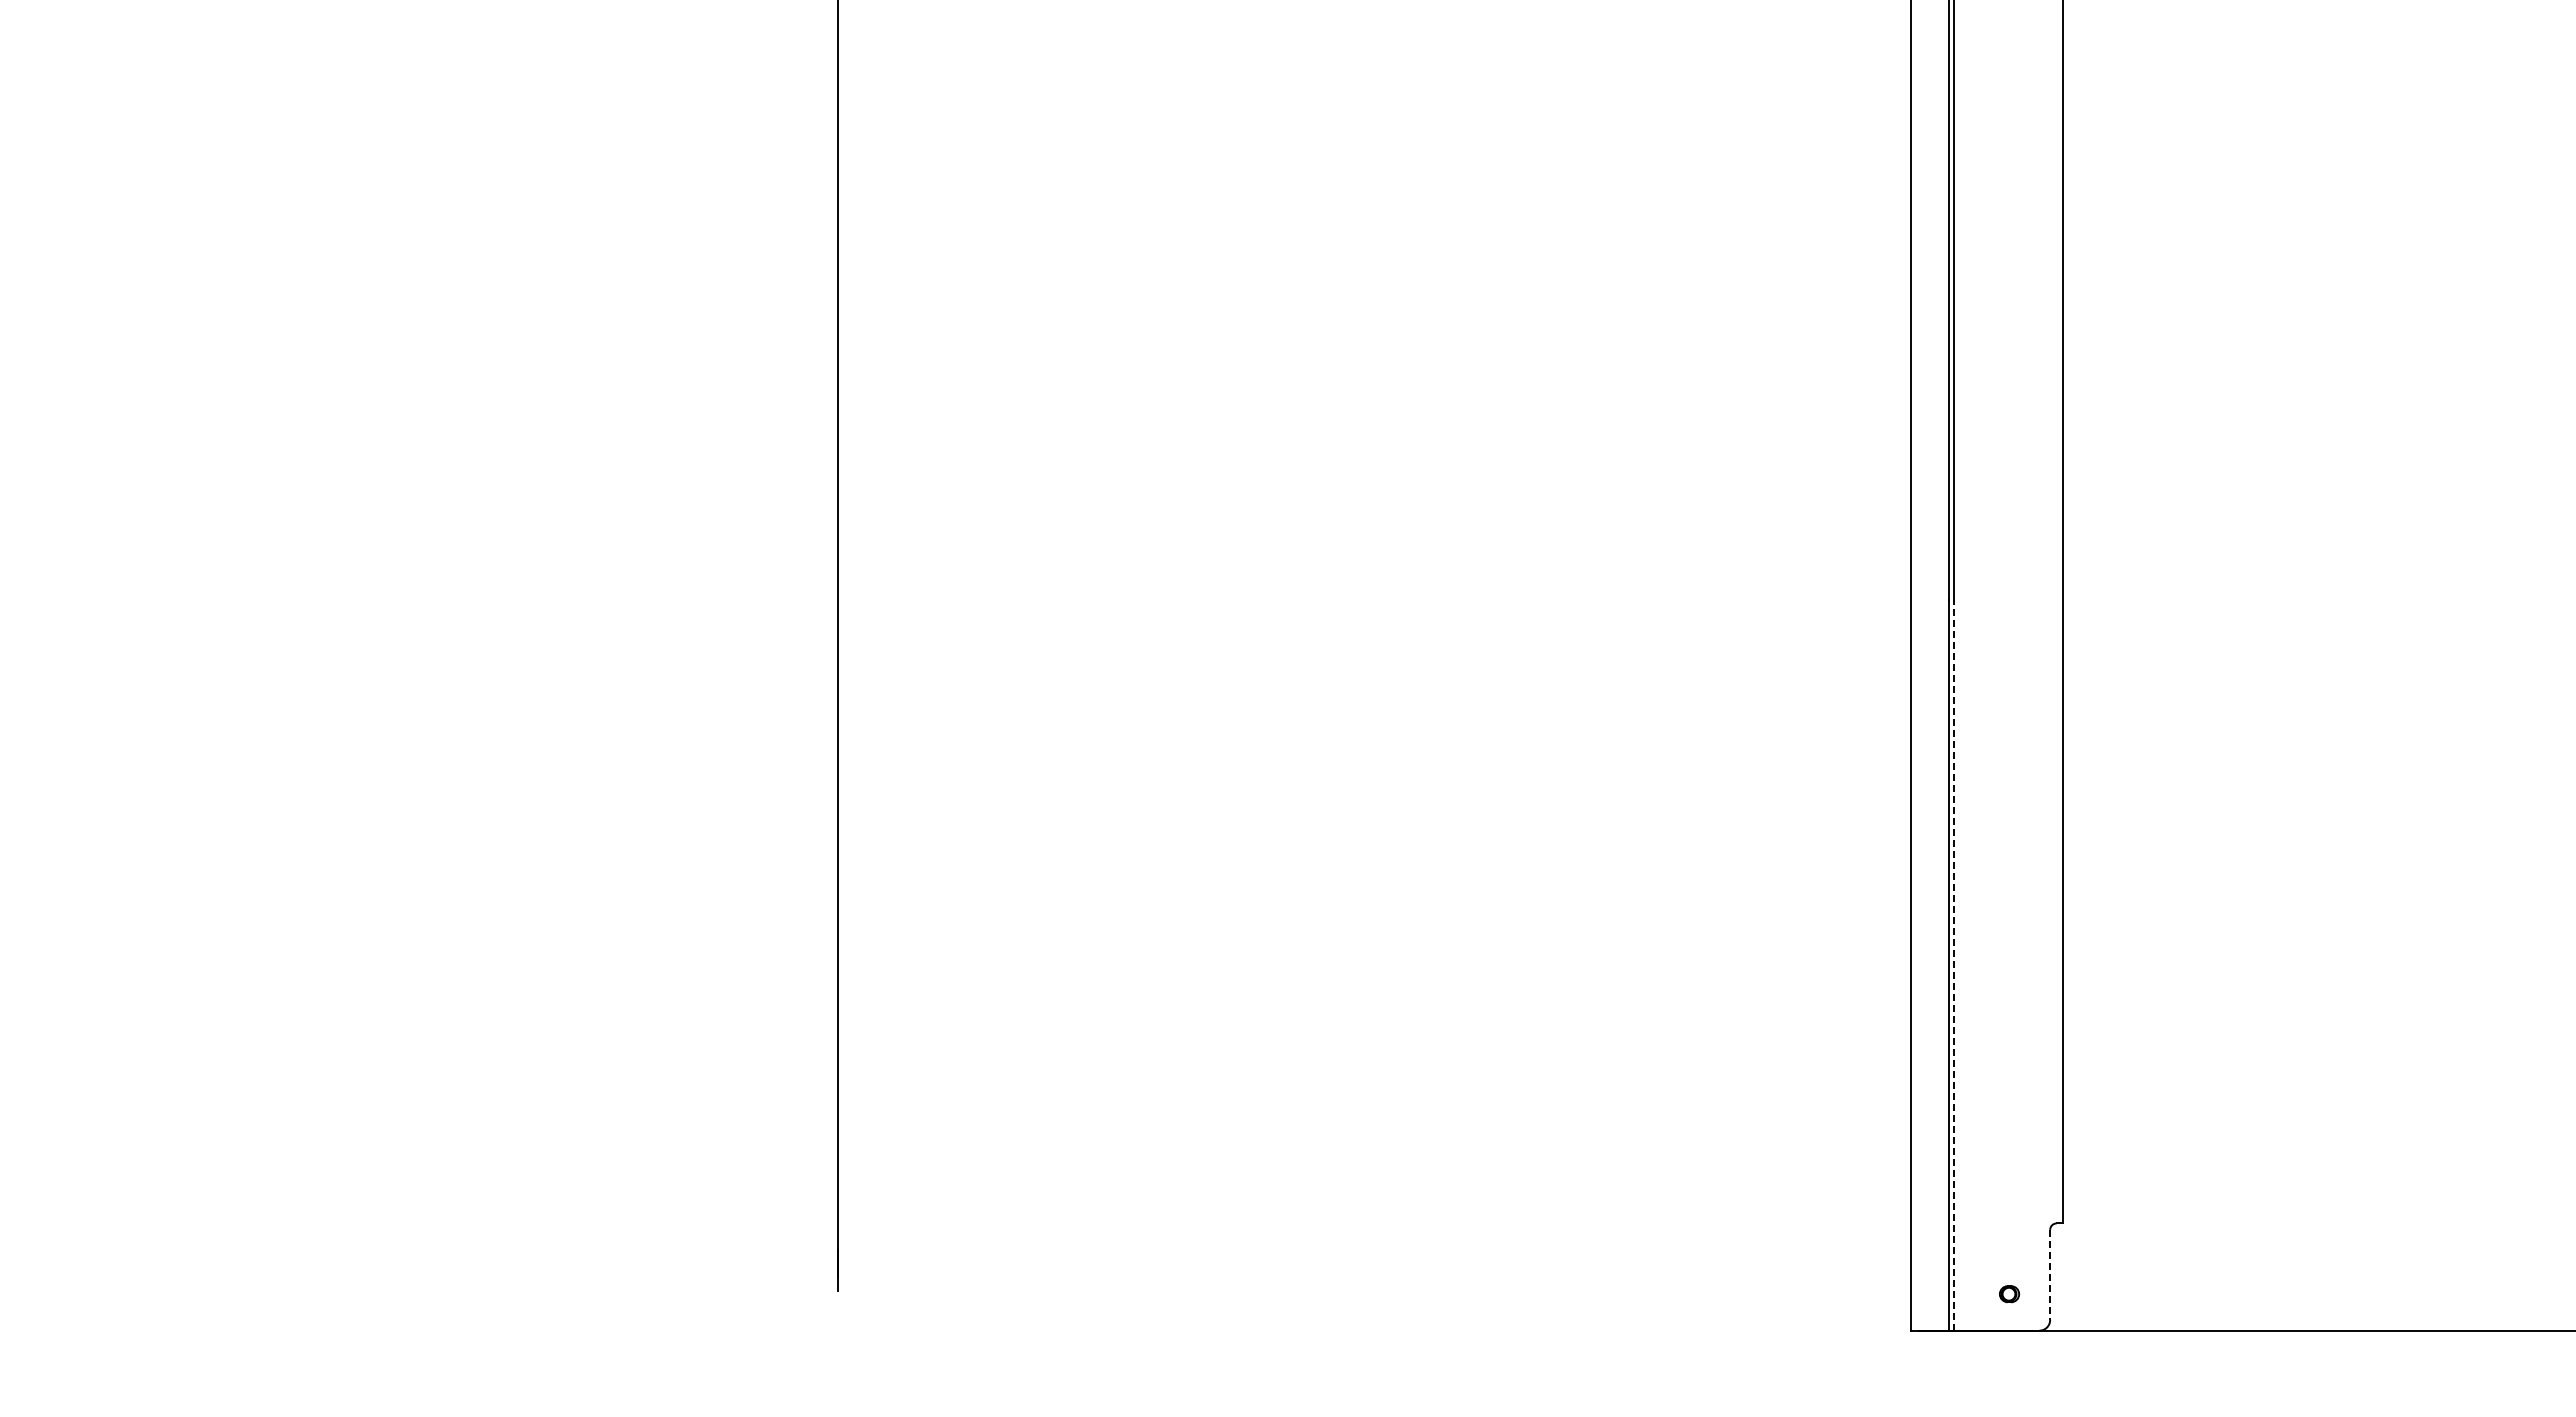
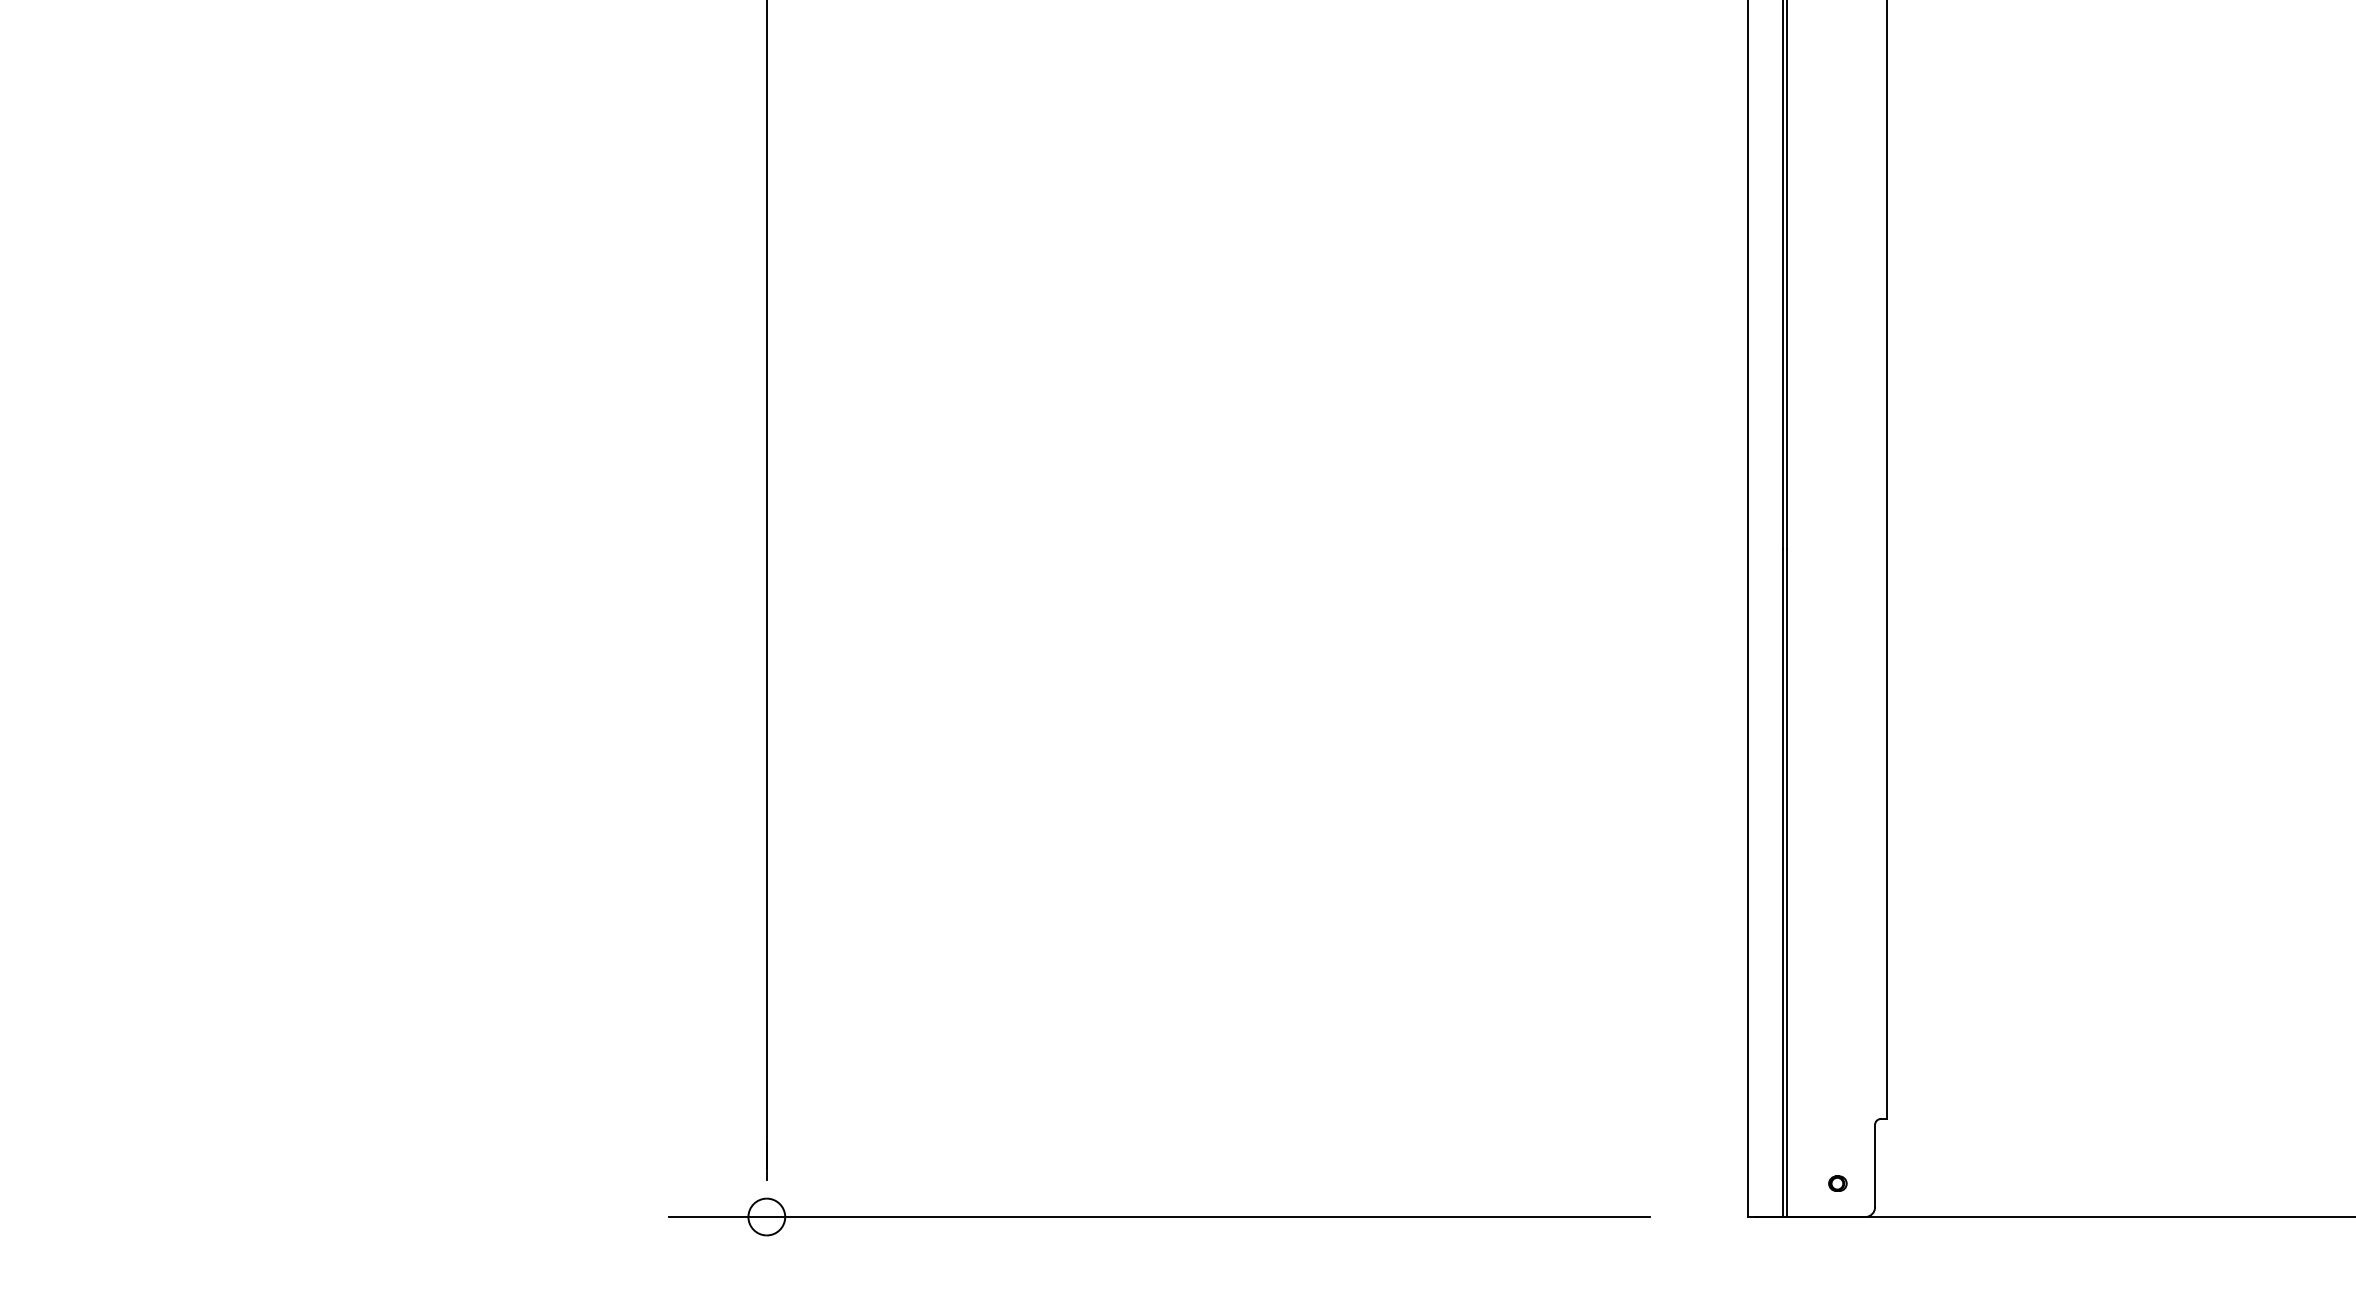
line: (1953, 964) -> (1786, 882), dashed -> solid
line: (2050, 1275) -> (1875, 1166), dashed -> solid
part: (1267, 1330) -> (1159, 1216), added

